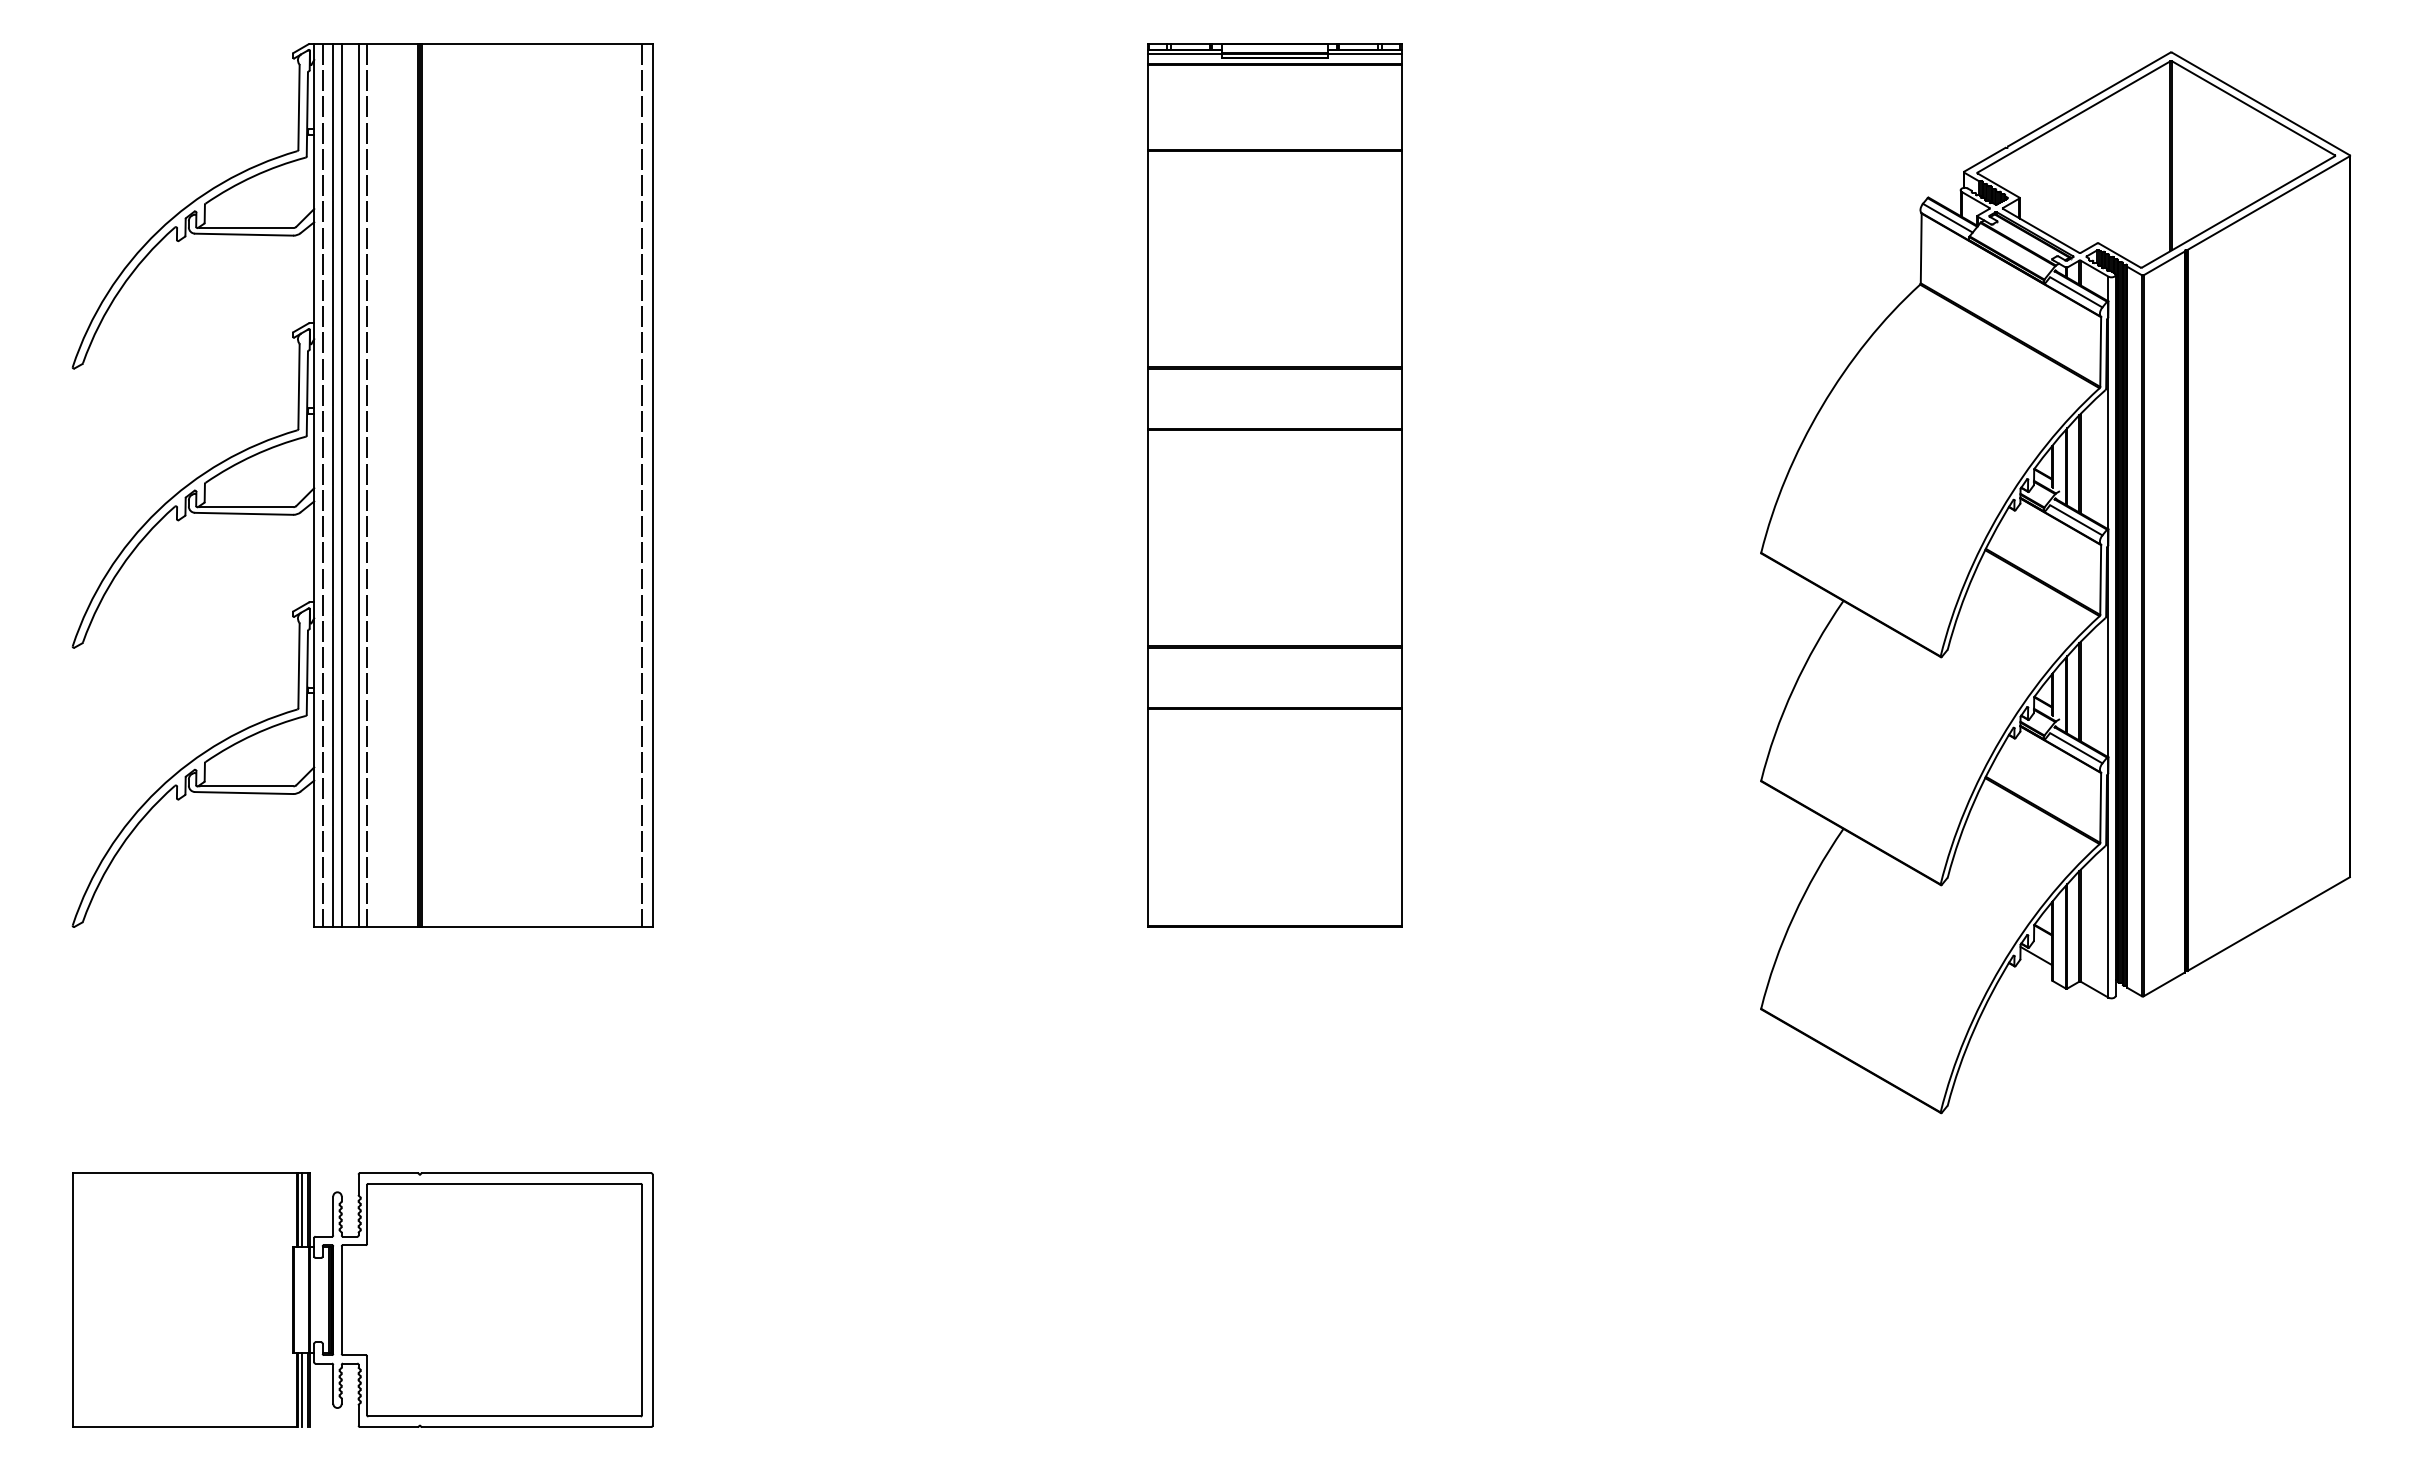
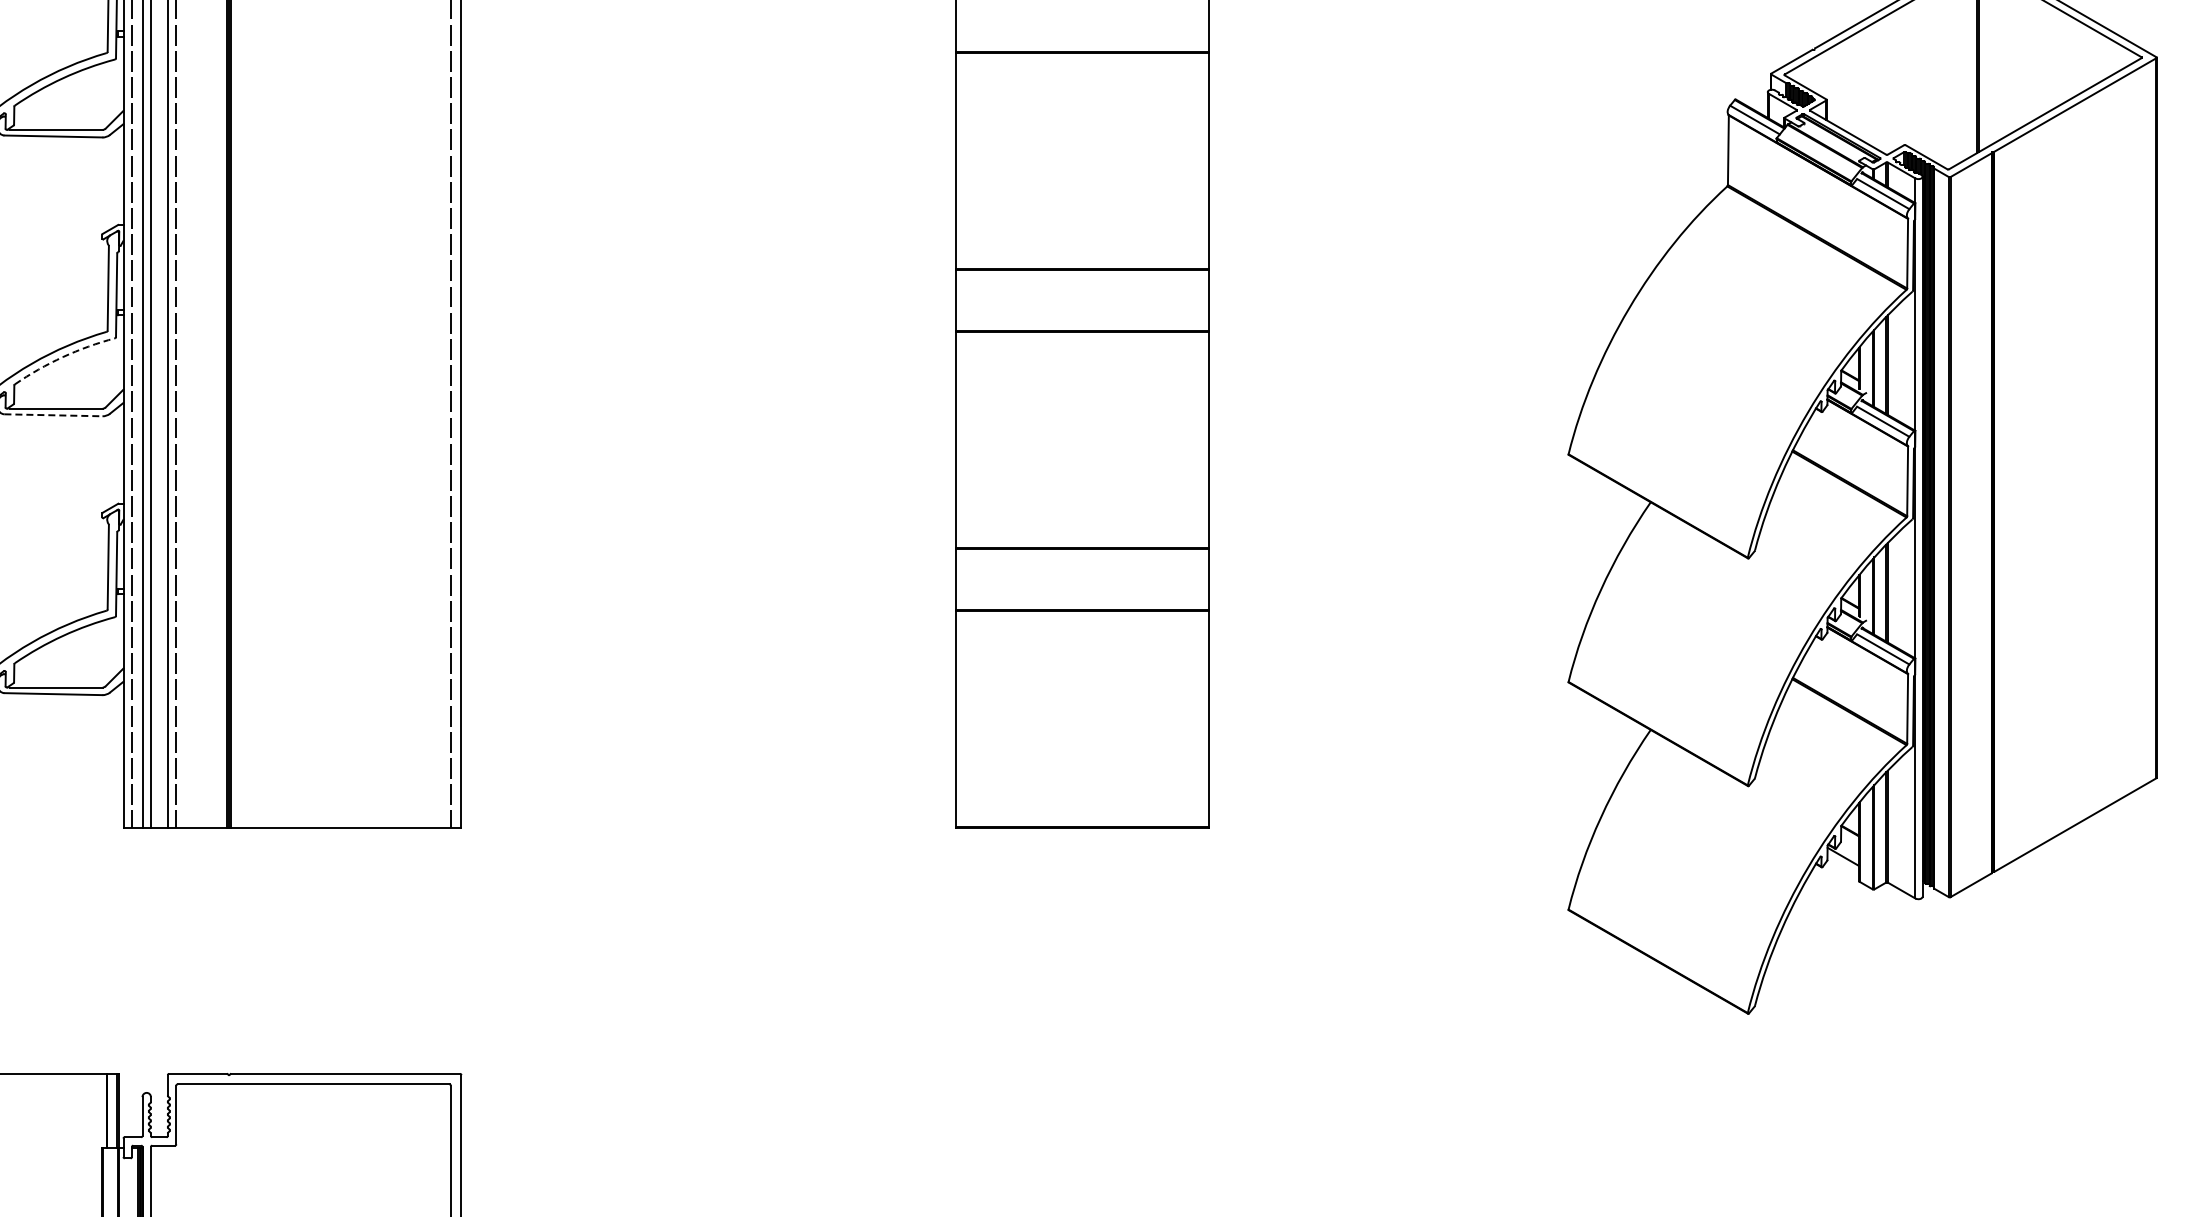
arc: (253, 455) -> (62, 357), solid -> dashed
line: (244, 513) -> (53, 414), solid -> dashed
line: (301, 1210) -> (110, 1111), removed

